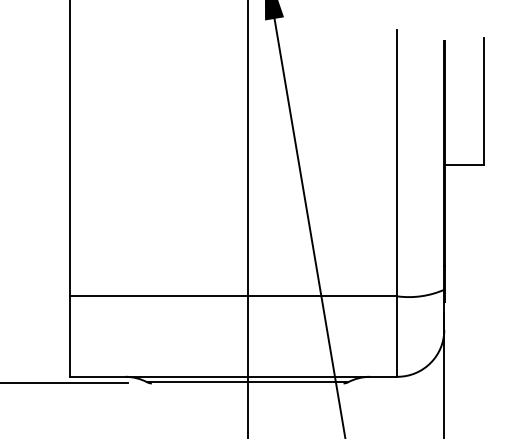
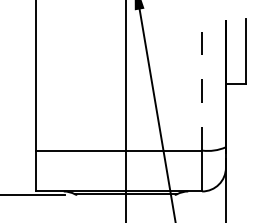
line: (398, 162) -> (202, 82), solid -> dashed

